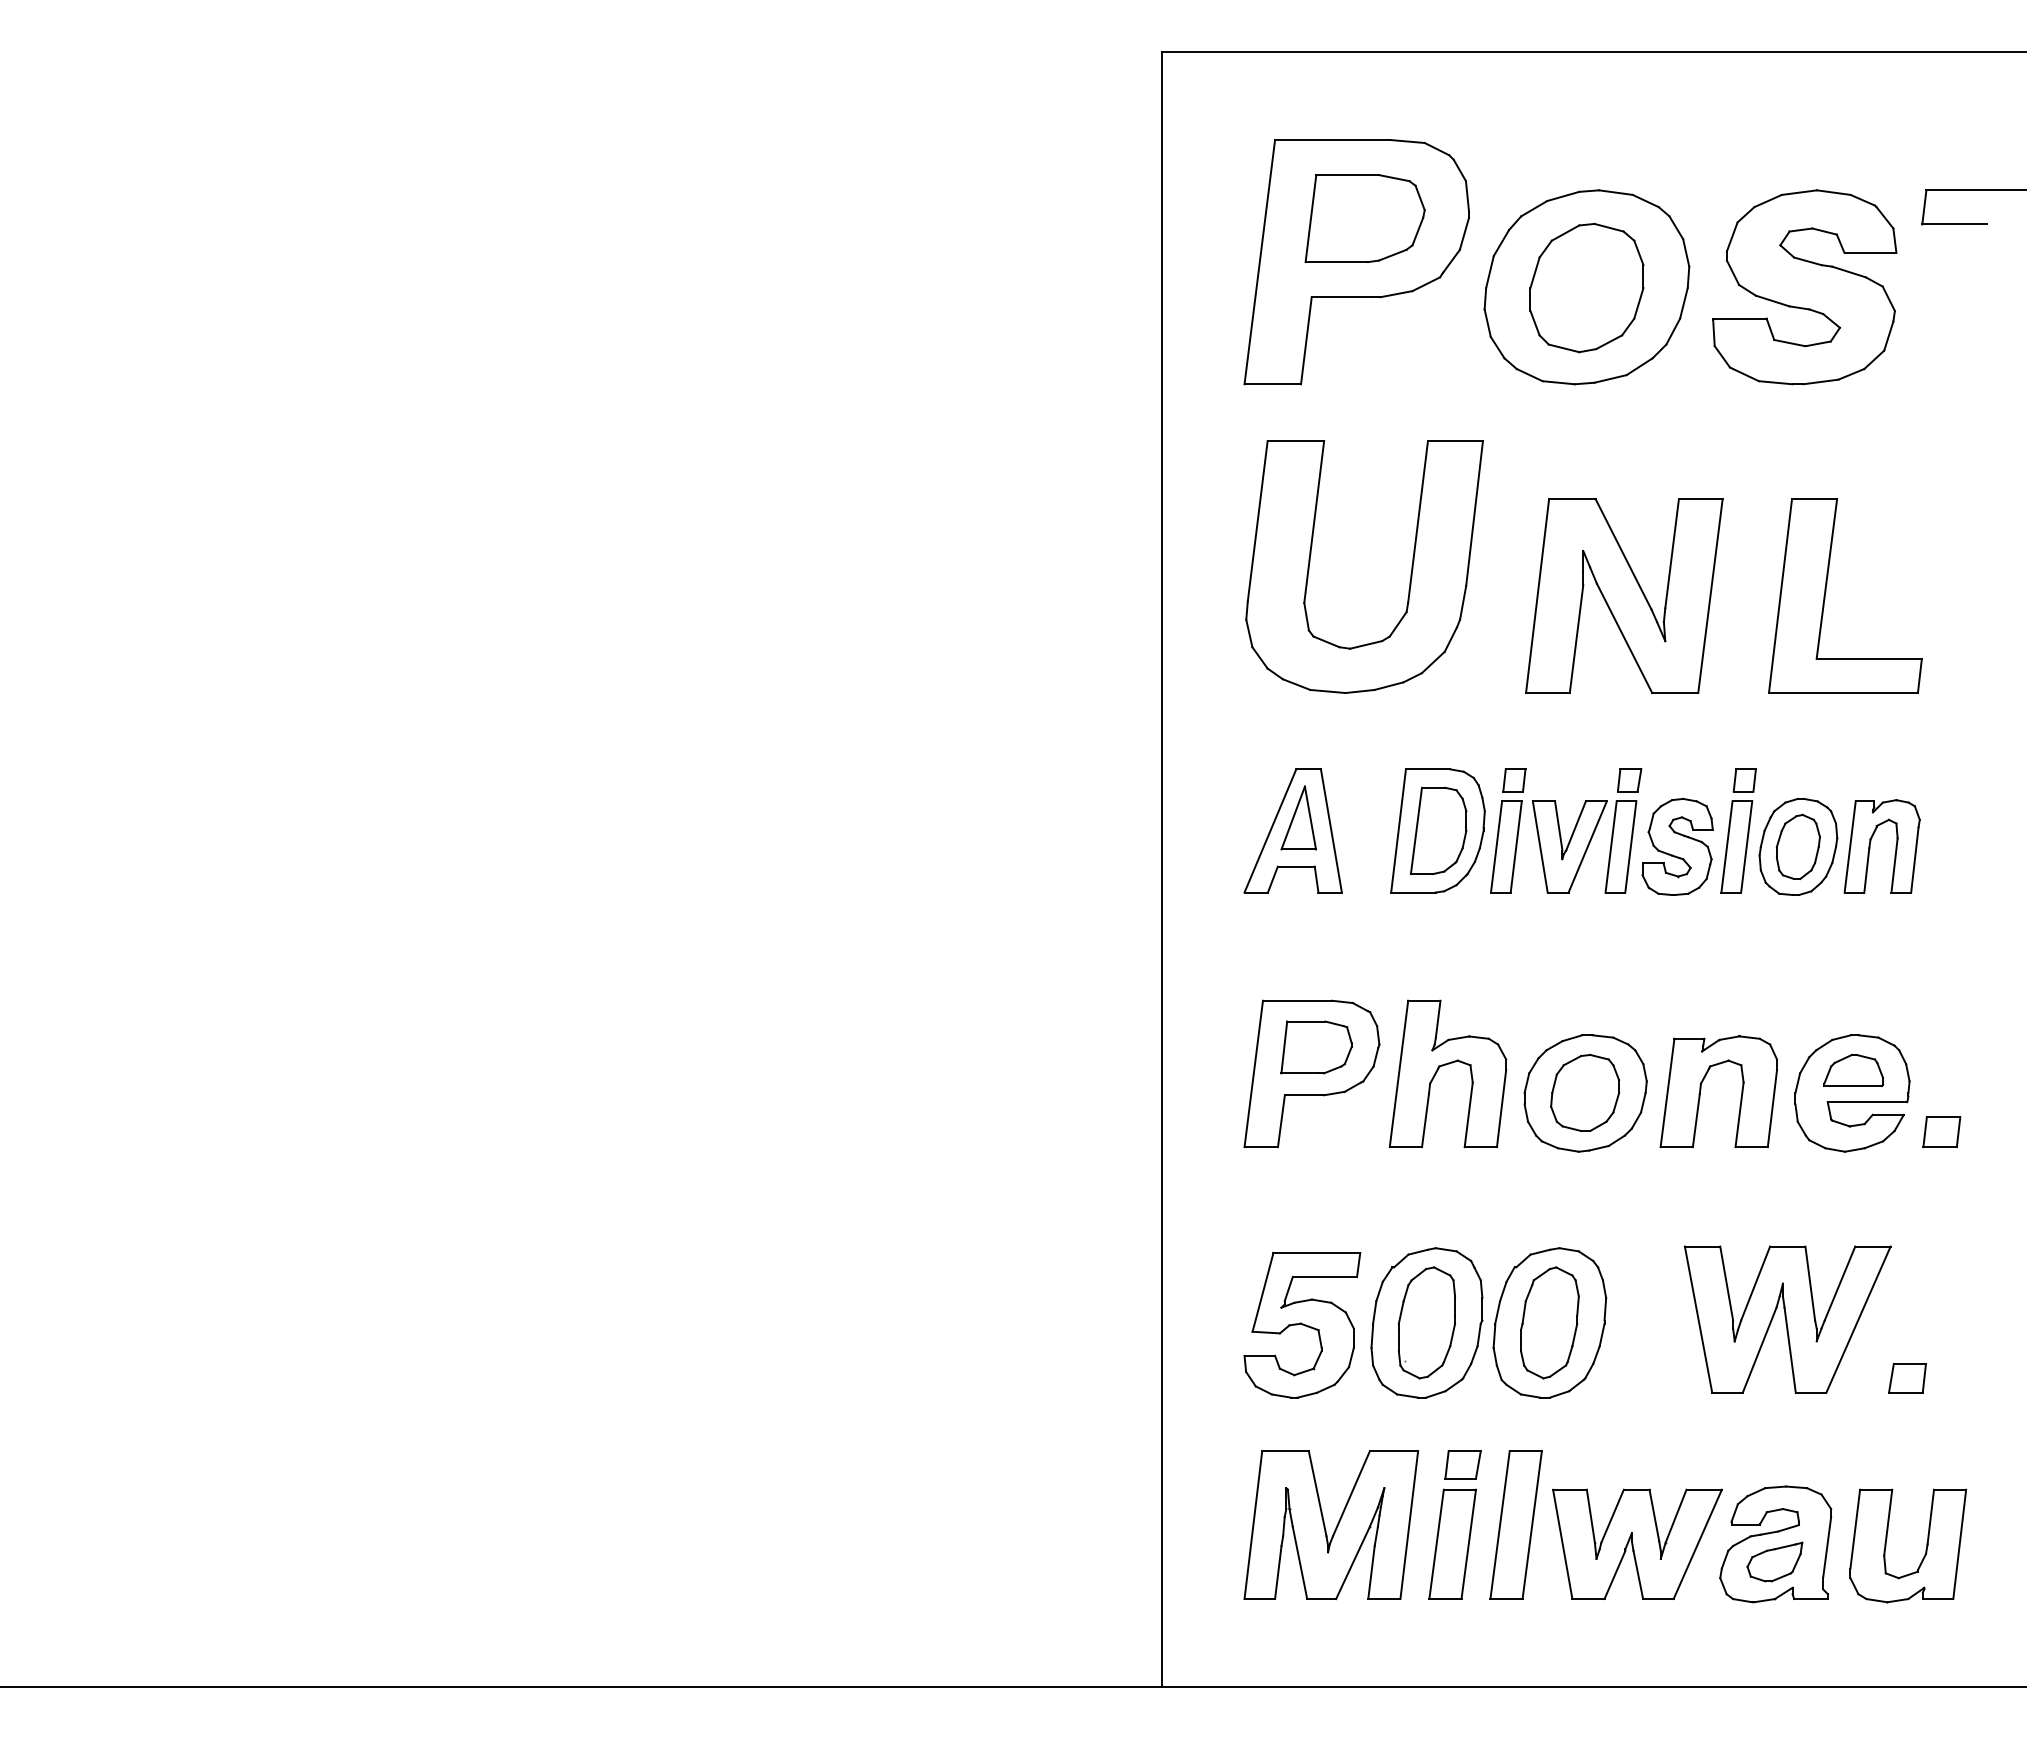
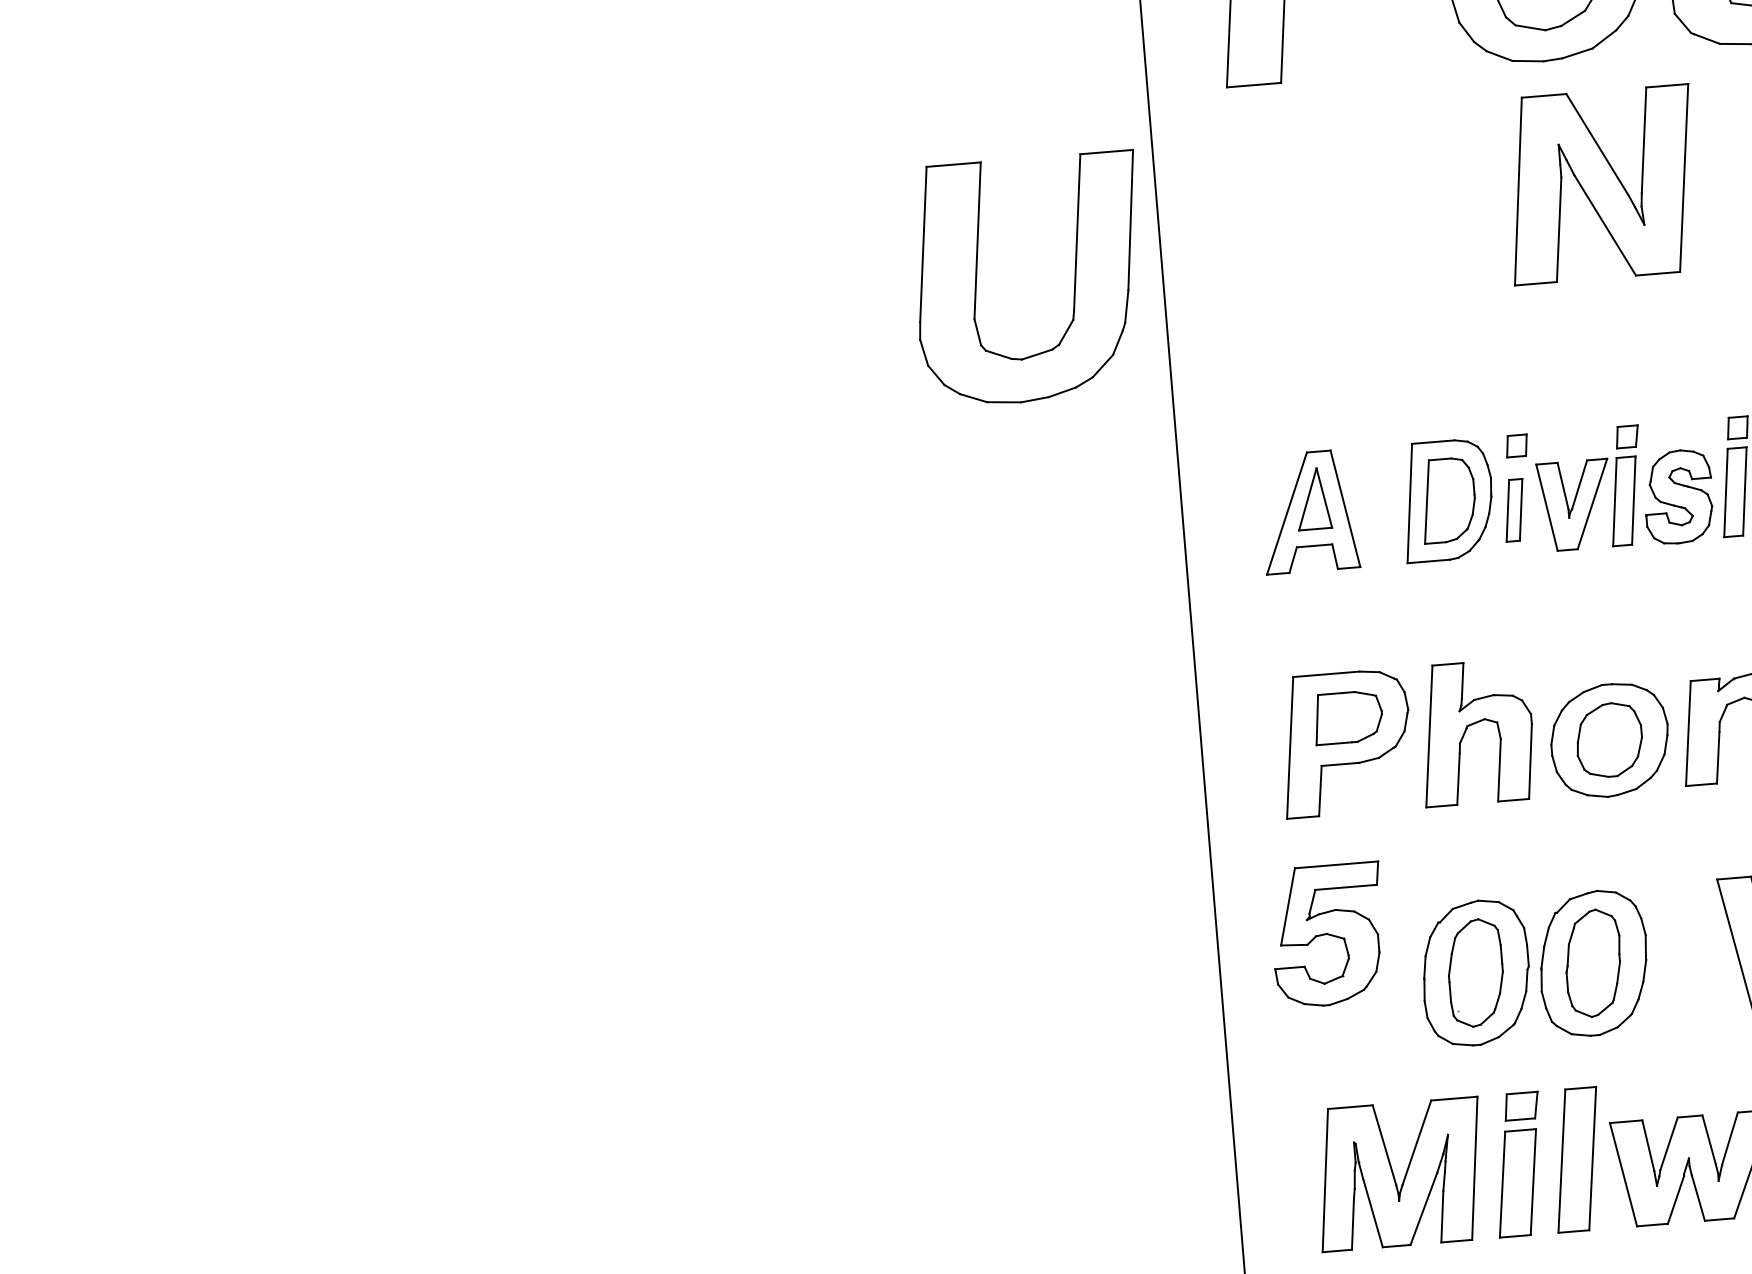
part: (1410, 573) -> (1074, 282), moved
part: (1624, 595) -> (1601, 184), moved
part: (1506, 846) -> (1514, 509), size x0.7
part: (1302, 1325) -> (1328, 935), moved

